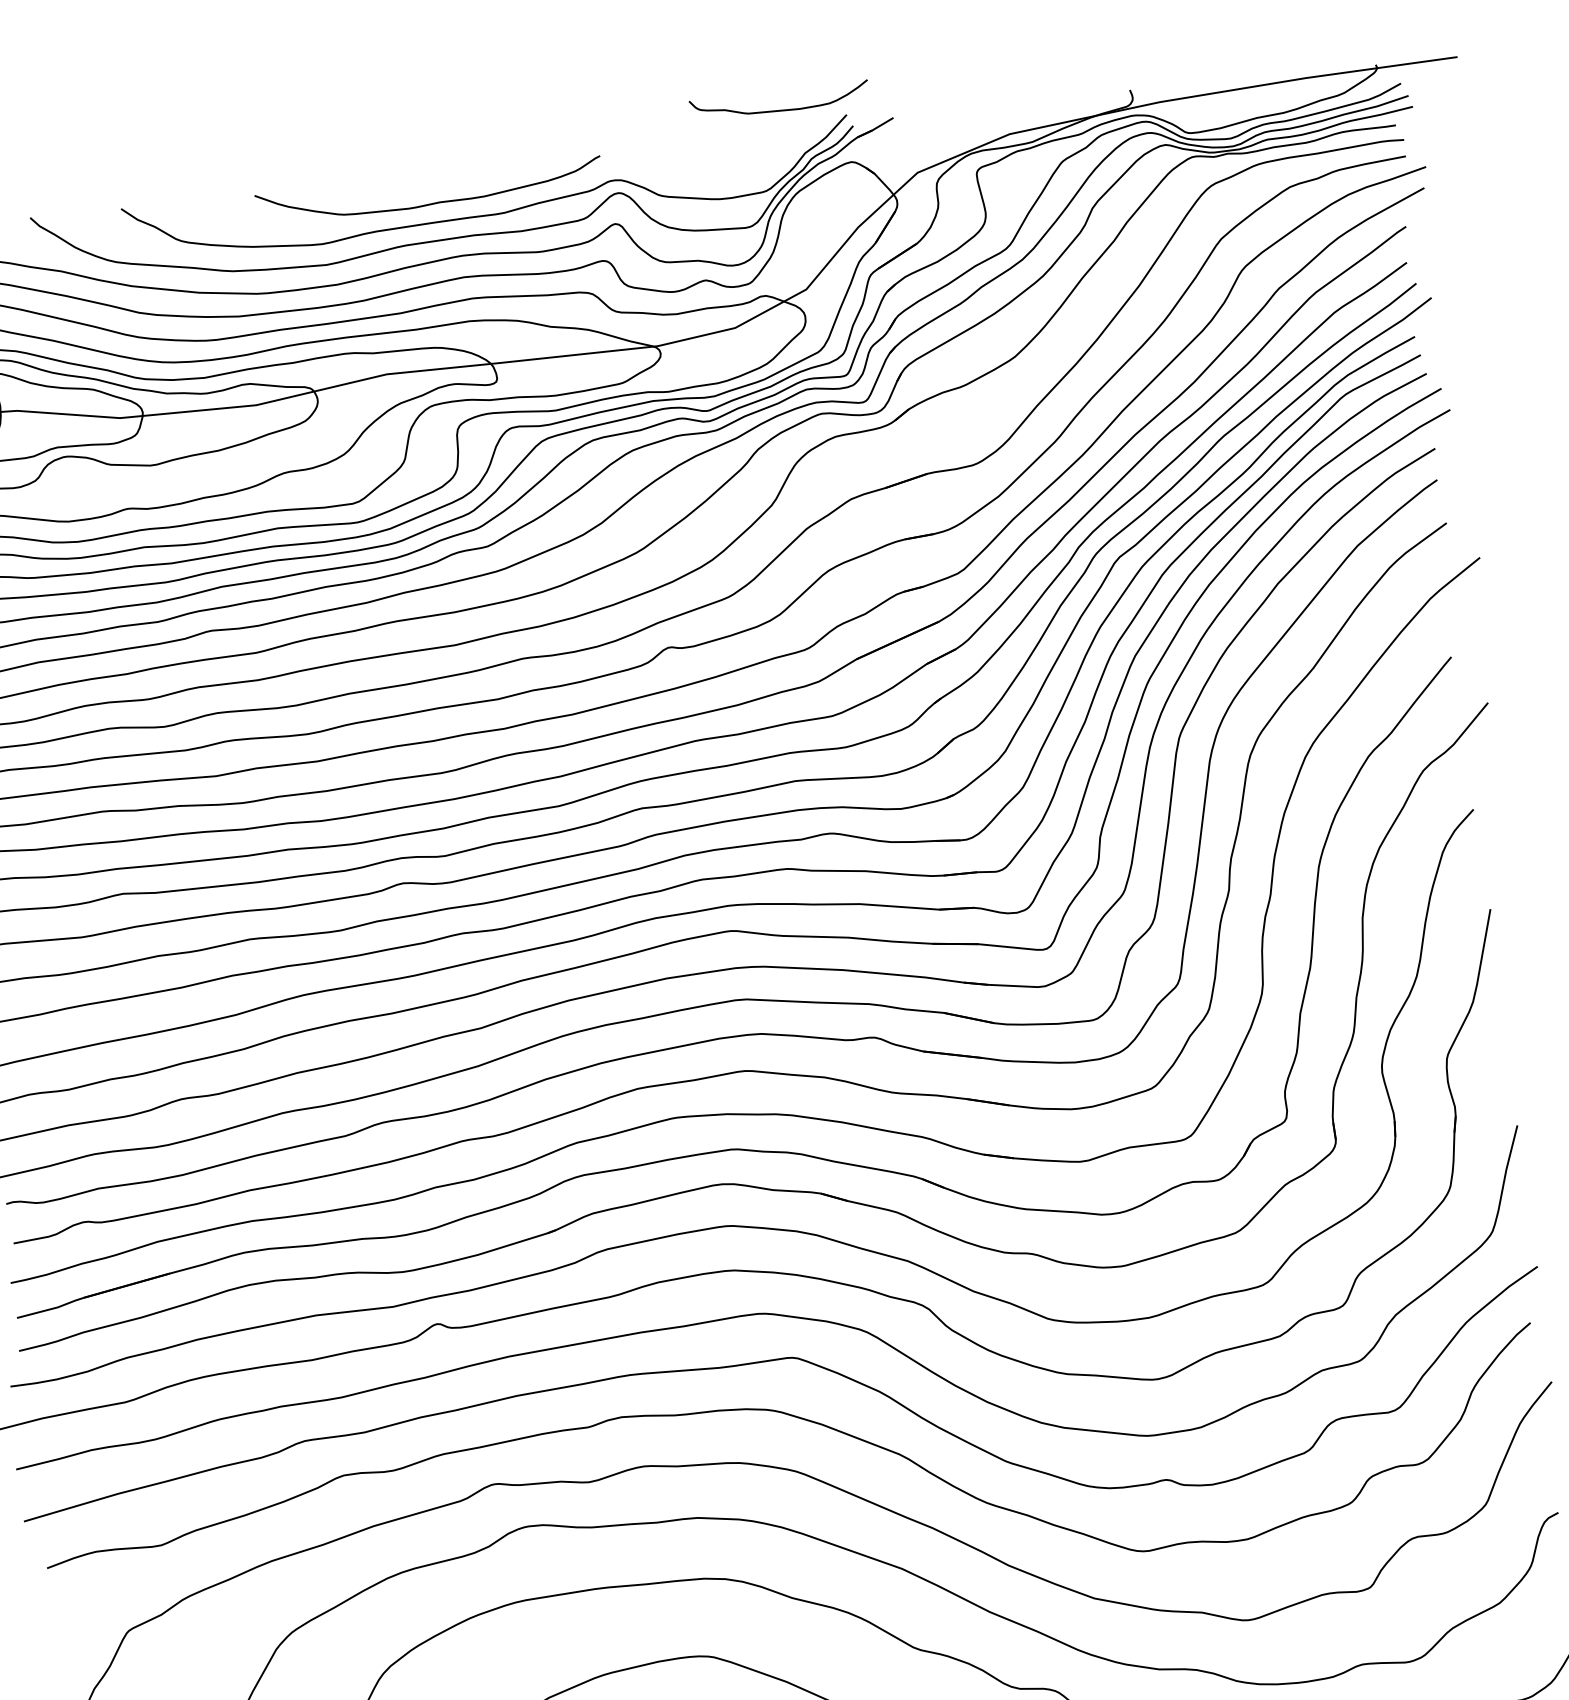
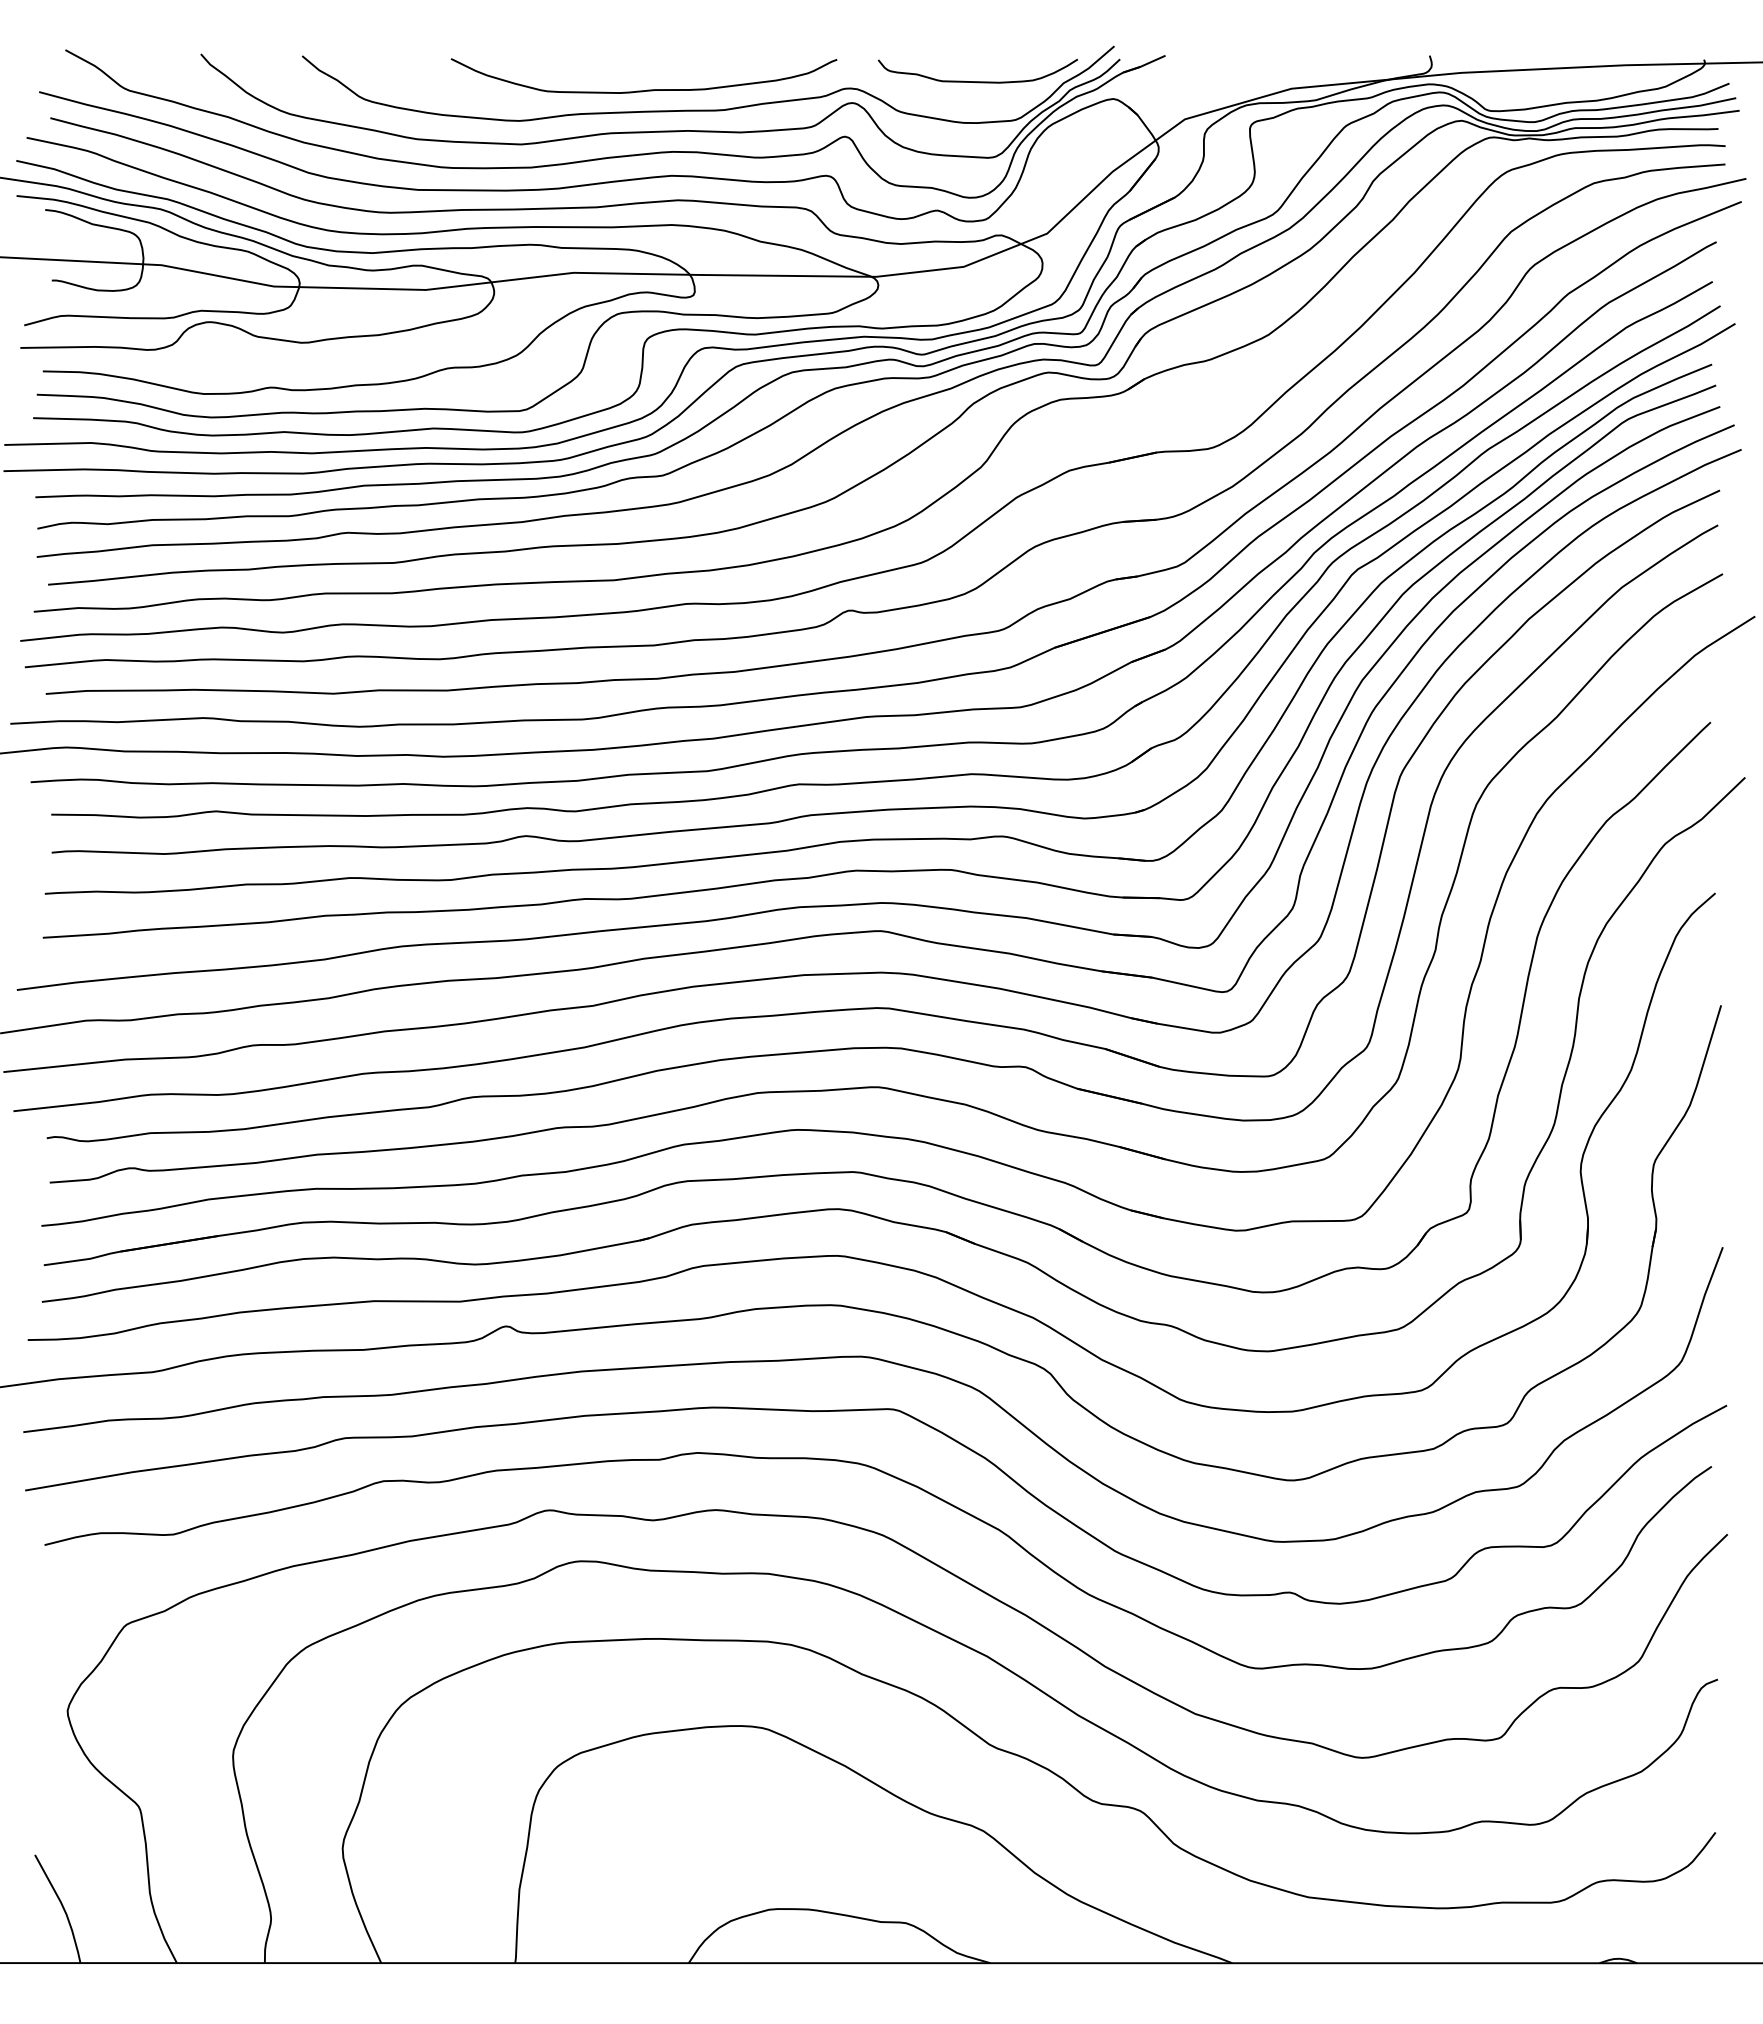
curve: (780, 110) -> (977, 81), moved

